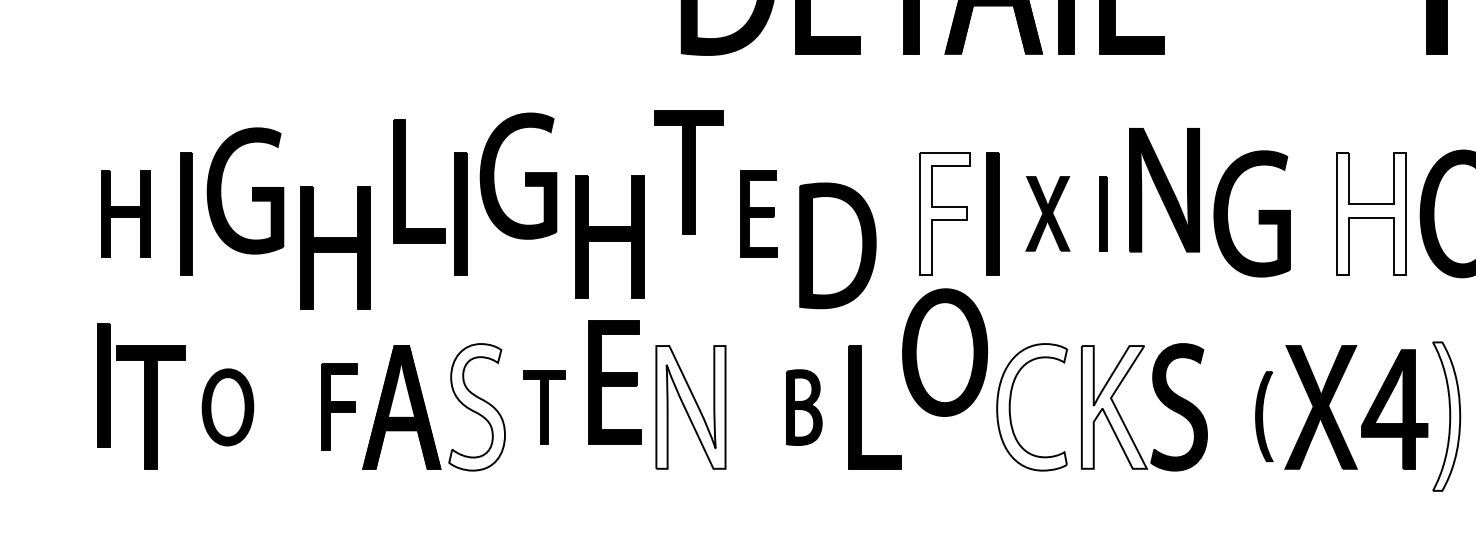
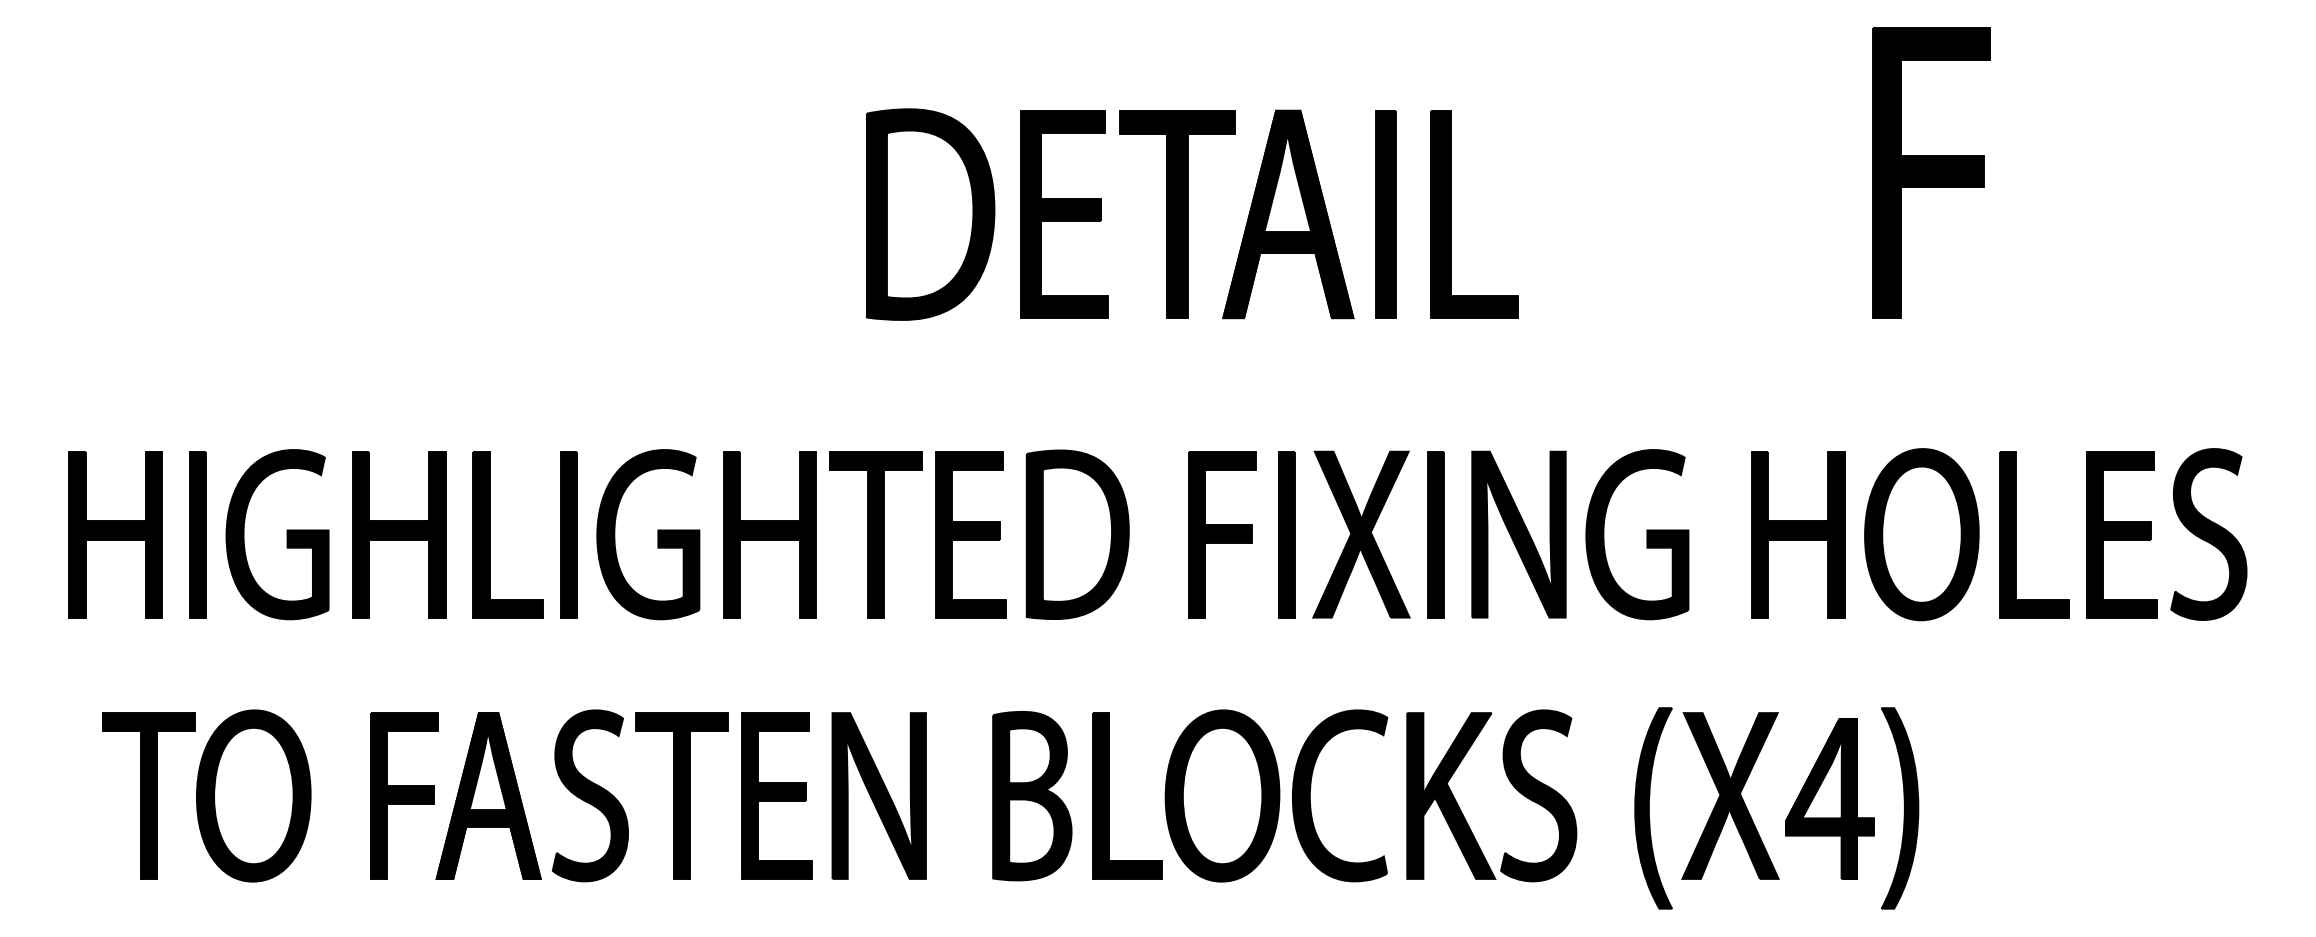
part: (688, 172) -> (875, 534), moved
part: (525, 176) -> (657, 534), moved
part: (406, 181) -> (490, 534), moved
part: (252, 190) -> (286, 534), moved
part: (1164, 190) -> (1518, 534), moved
part: (125, 213) -> (115, 534), size x1.43
part: (758, 213) -> (970, 534), size x1.43
fill: (944, 213) -> (1221, 534), added
part: (1047, 213) -> (1361, 534), size x1.67
part: (1102, 213) -> (1435, 534), size x1.67
fill: (1371, 213) -> (1798, 534), added
part: (609, 236) -> (769, 534), moved
part: (837, 245) -> (1077, 534), moved
part: (335, 247) -> (399, 534), moved
part: (945, 352) -> (1222, 795), moved
part: (614, 381) -> (776, 795), moved
part: (104, 385) -> (86, 766), removed
part: (227, 407) -> (253, 795), size x1.67
part: (339, 407) -> (404, 795), size x1.43
fill: (477, 407) -> (590, 795), added
part: (544, 407) -> (681, 795), size x1.67
fill: (690, 407) -> (878, 795), added
part: (804, 407) -> (1032, 796), size x1.67
fill: (1031, 407) -> (1339, 795), added
fill: (1114, 407) -> (1451, 795), added
part: (1264, 416) -> (1653, 808), size x1.67
fill: (1446, 416) -> (1899, 808), added

